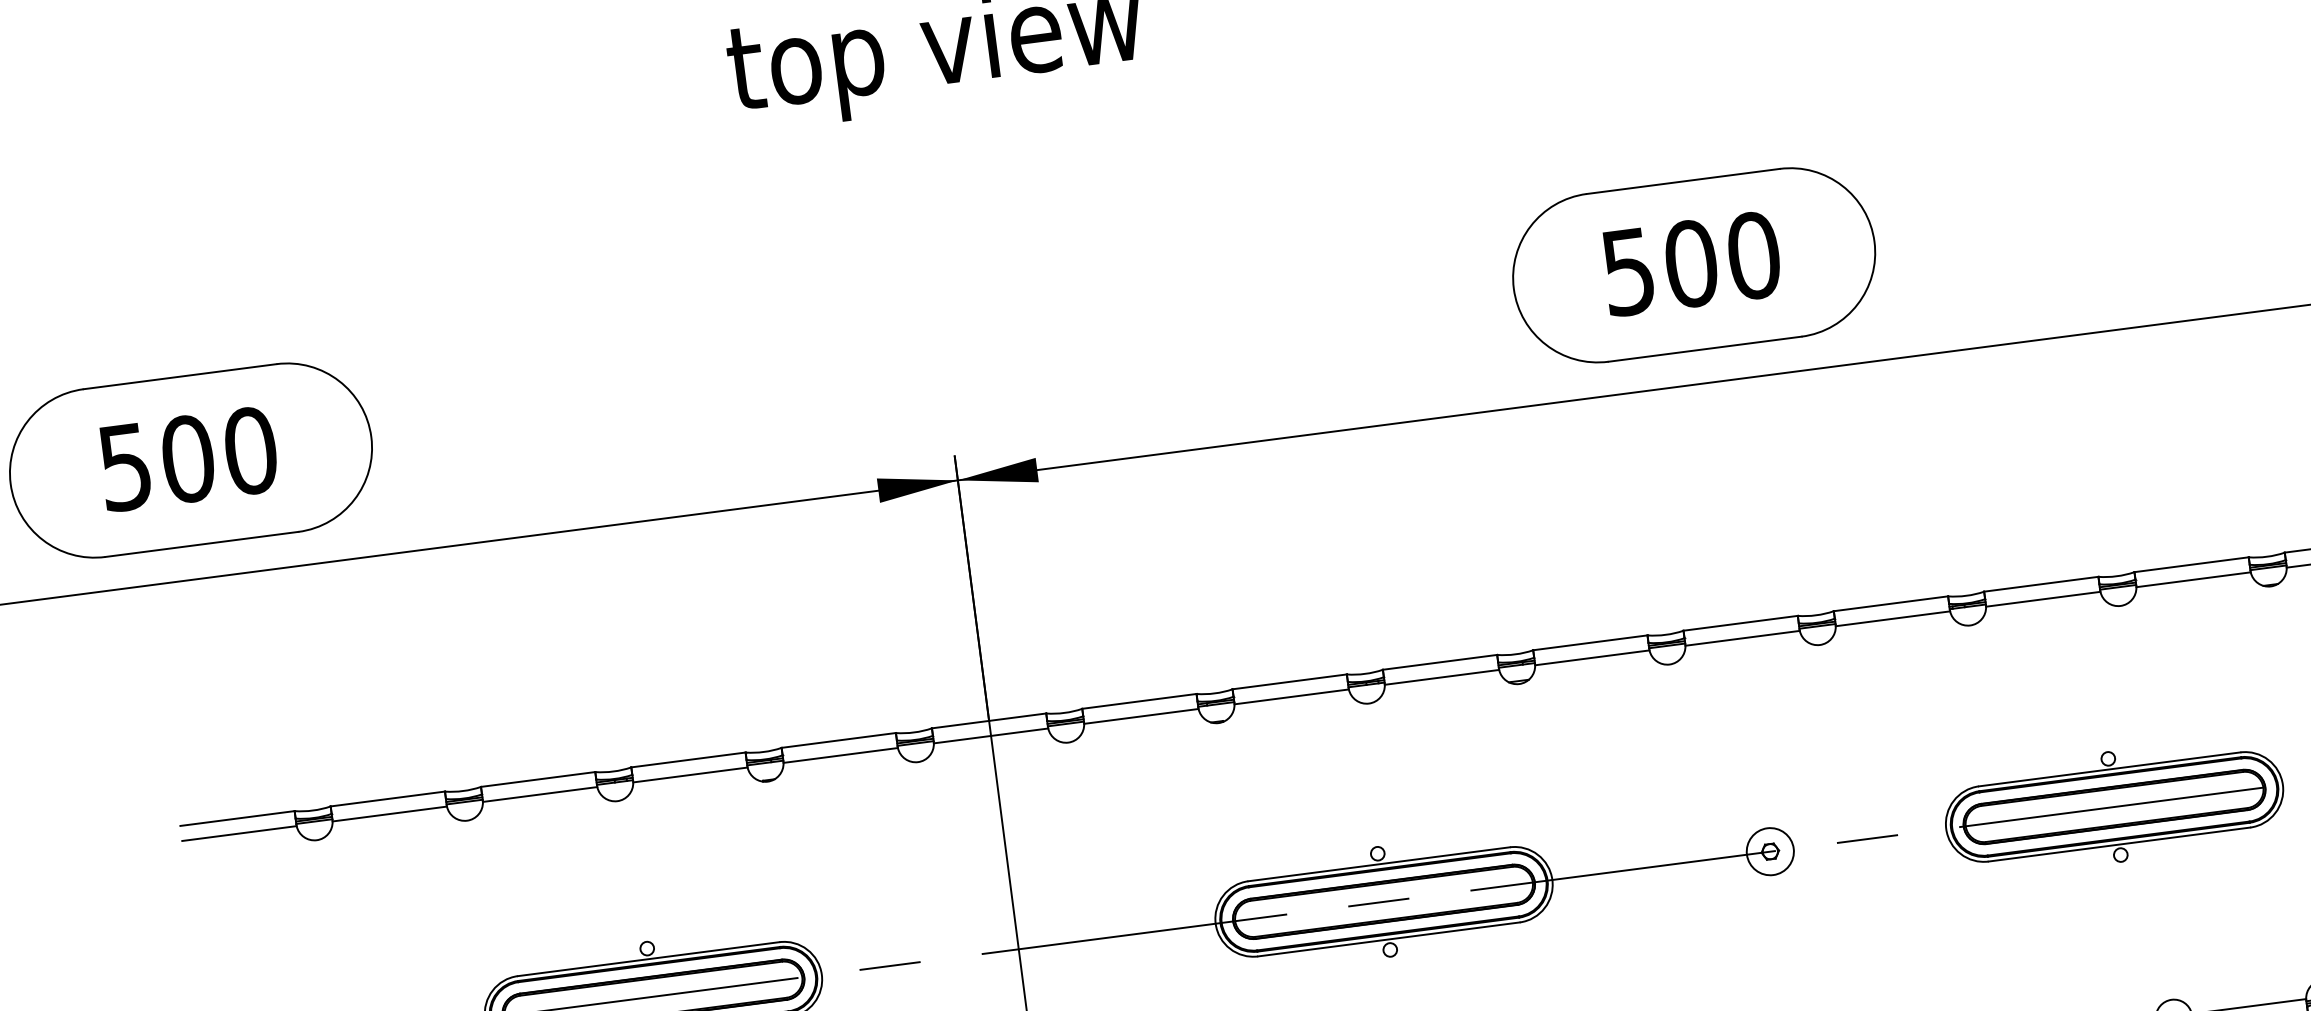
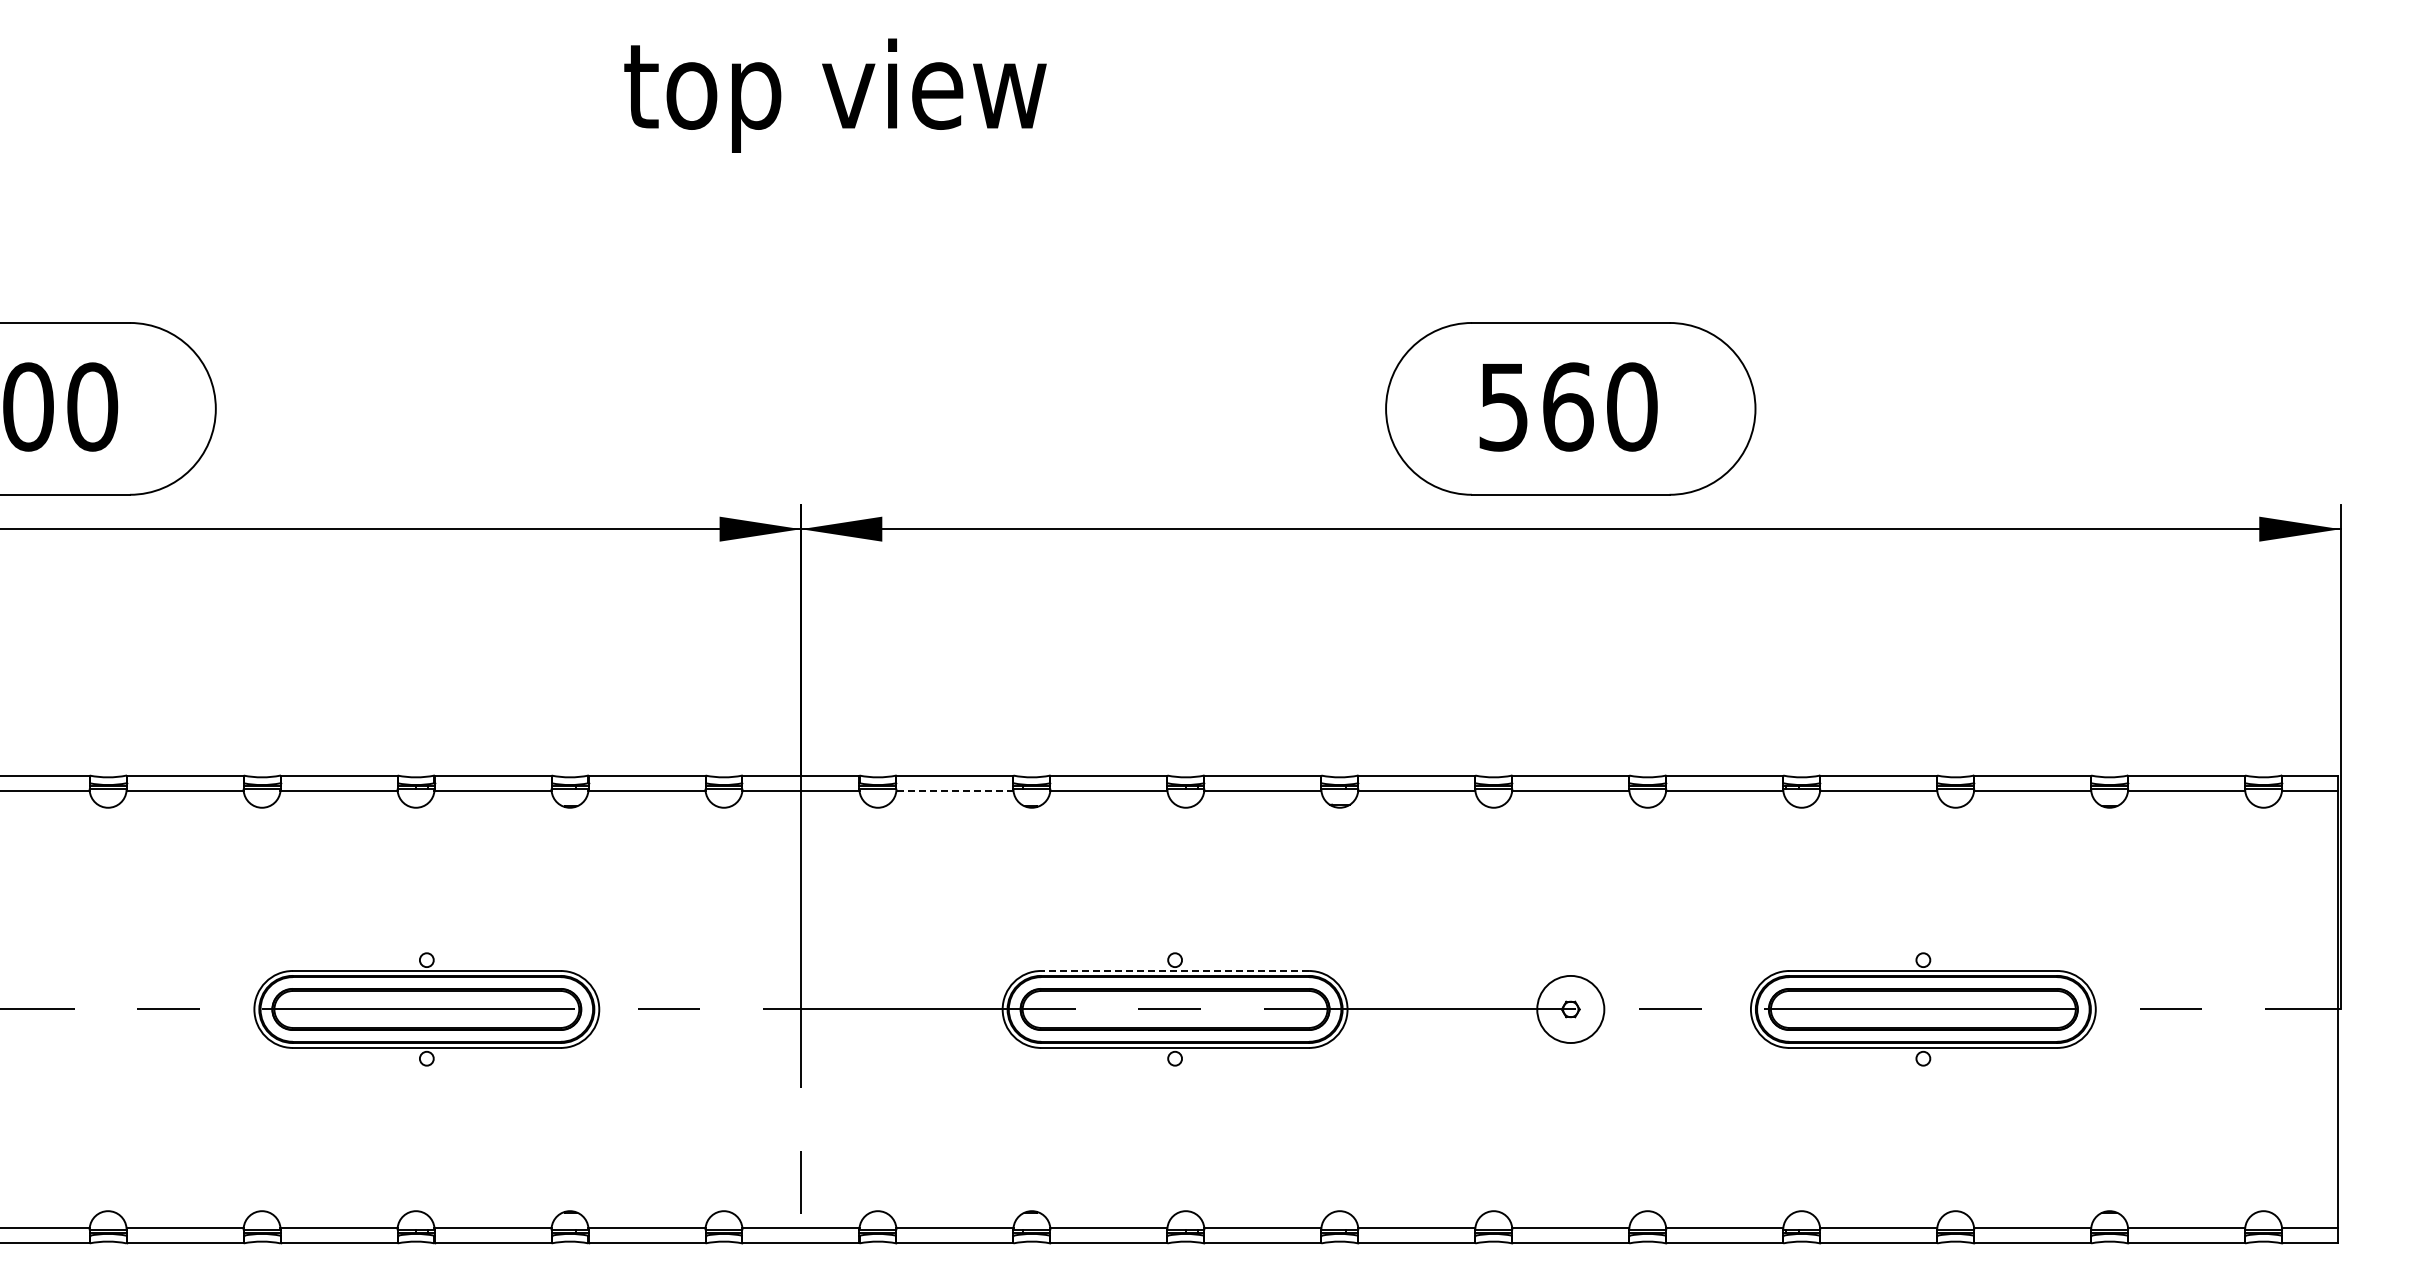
text: (1690, 263) -> (1567, 406), 500 -> 560
line: (1140, 716) -> (954, 790), solid -> dashed
circle: (1770, 851) -> (1570, 1009), size x1.4
line: (1379, 863) -> (1175, 970), solid -> dashed

